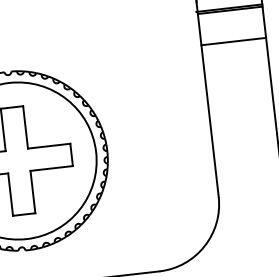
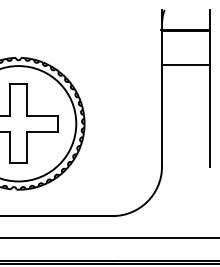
line: (233, 41) -> (185, 64), moved

